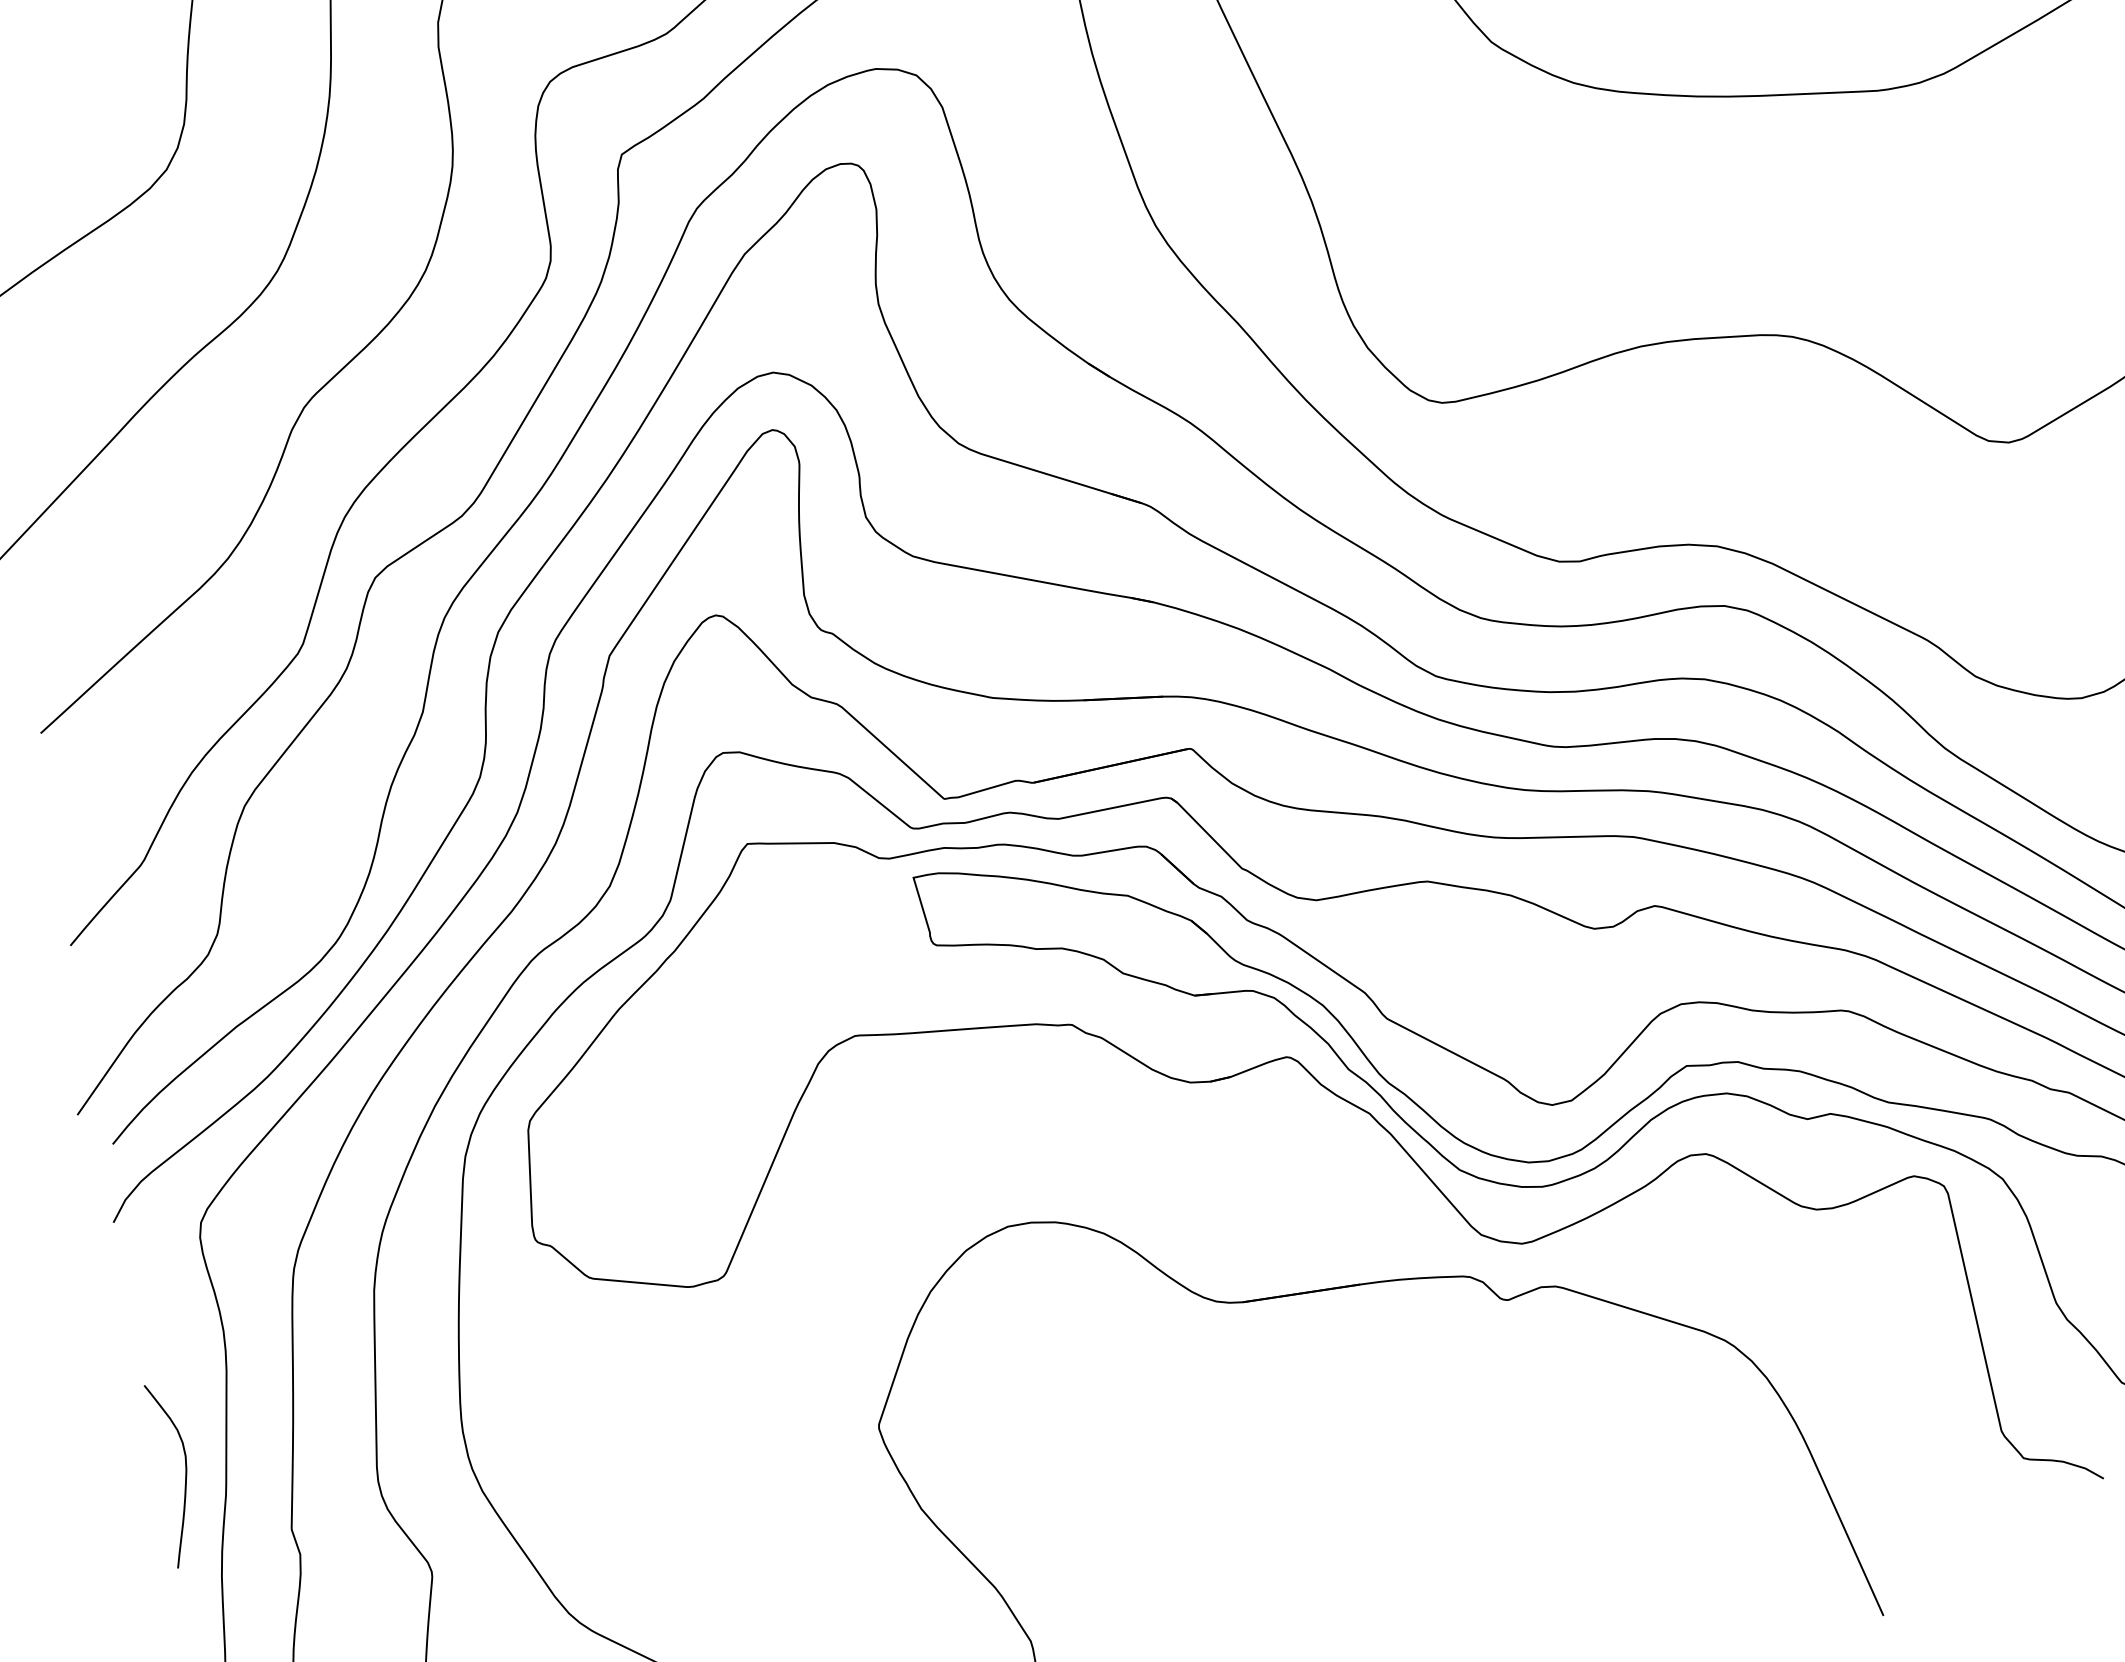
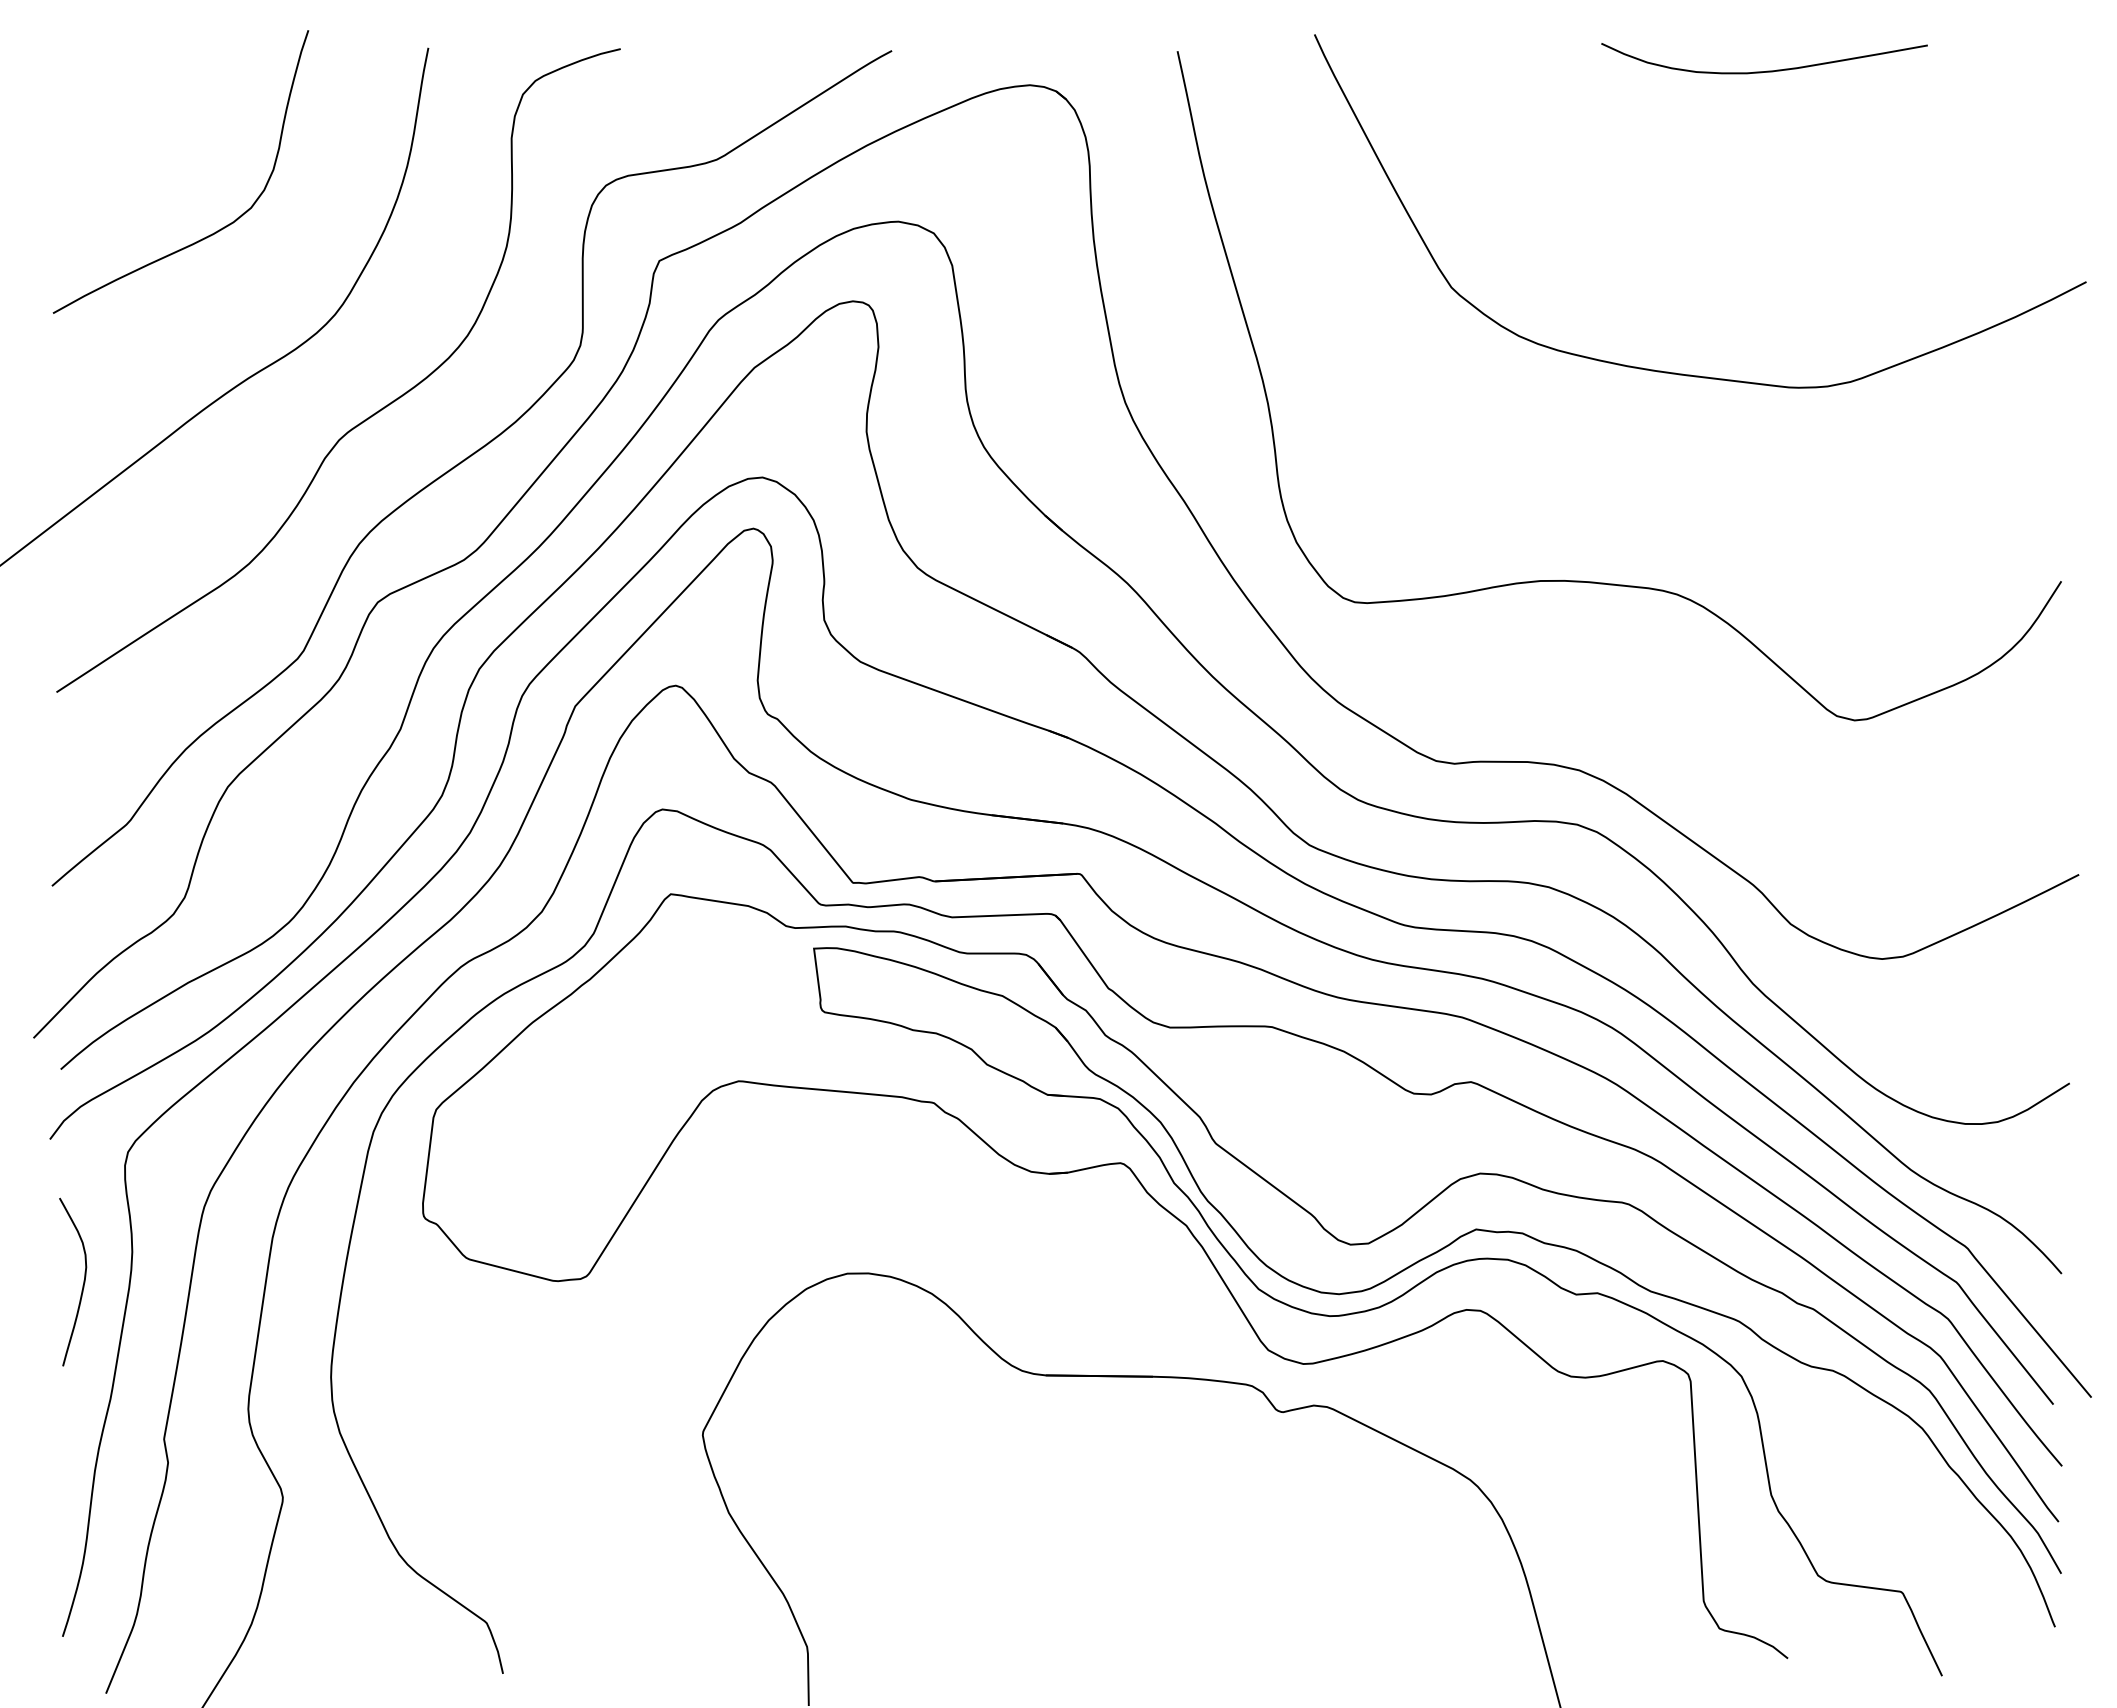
curve: (184, 1476) -> (82, 1285), moved

